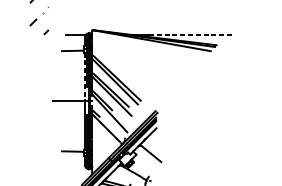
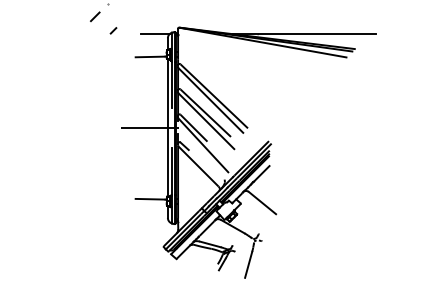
line: (190, 35) -> (317, 34), dashed -> solid
line: (84, 77) -> (167, 94), dashed -> solid

